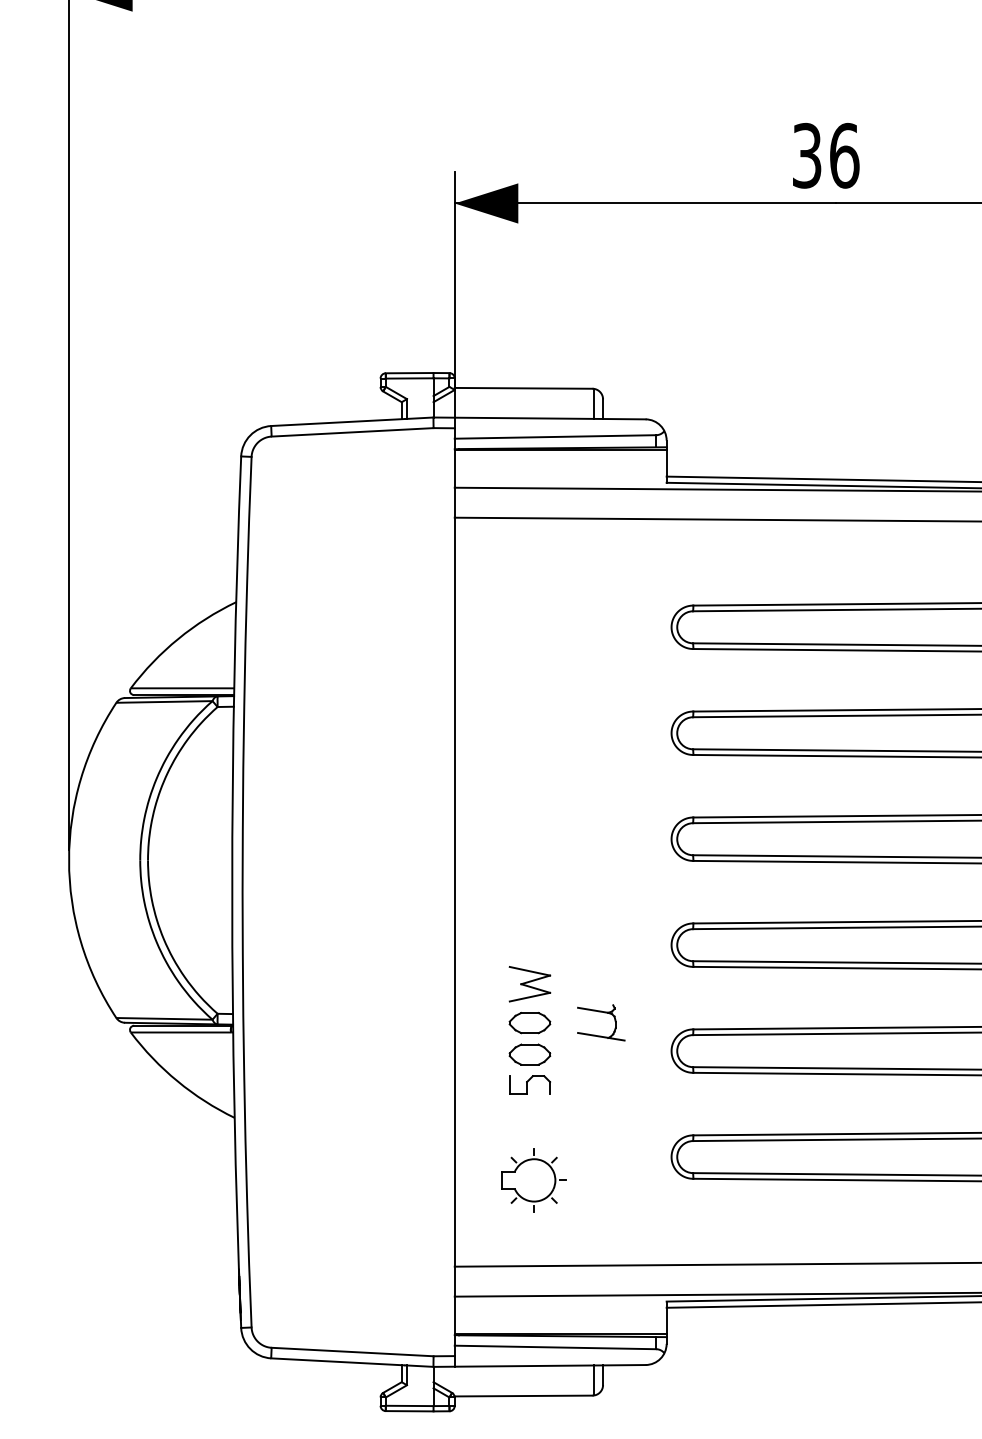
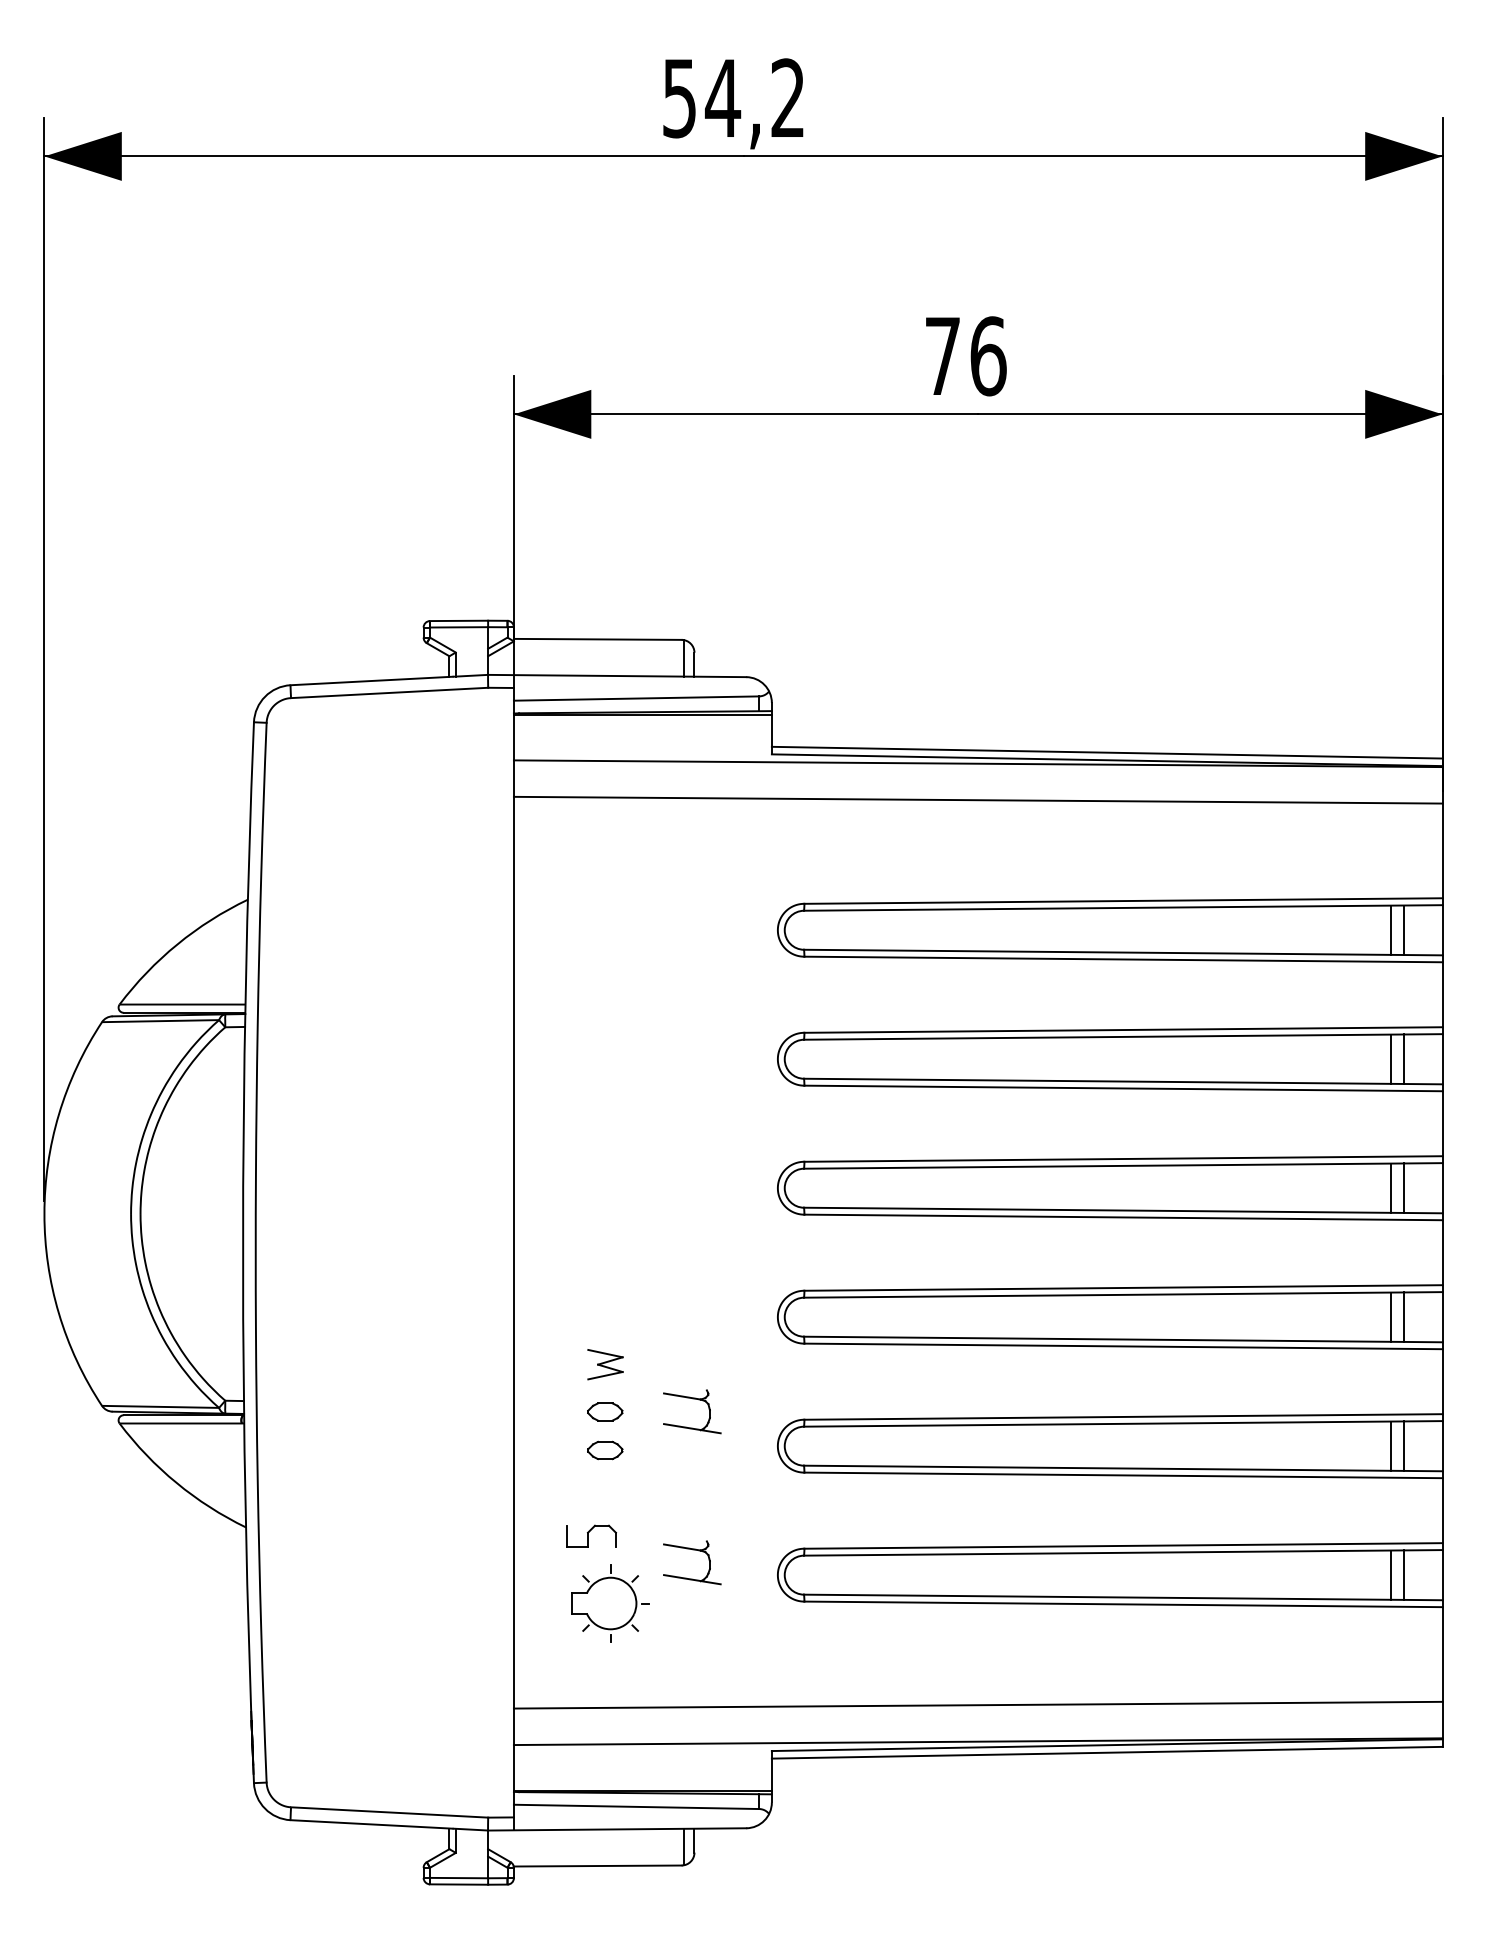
text: (806, 155) -> (942, 356), 36 -> 76
part: (529, 984) -> (605, 1364), size x0.7
part: (529, 1022) -> (604, 1411), size x0.7
part: (529, 1054) -> (604, 1450), size x0.7
part: (529, 1084) -> (591, 1535), moved
part: (601, 1136) -> (692, 1550), added

